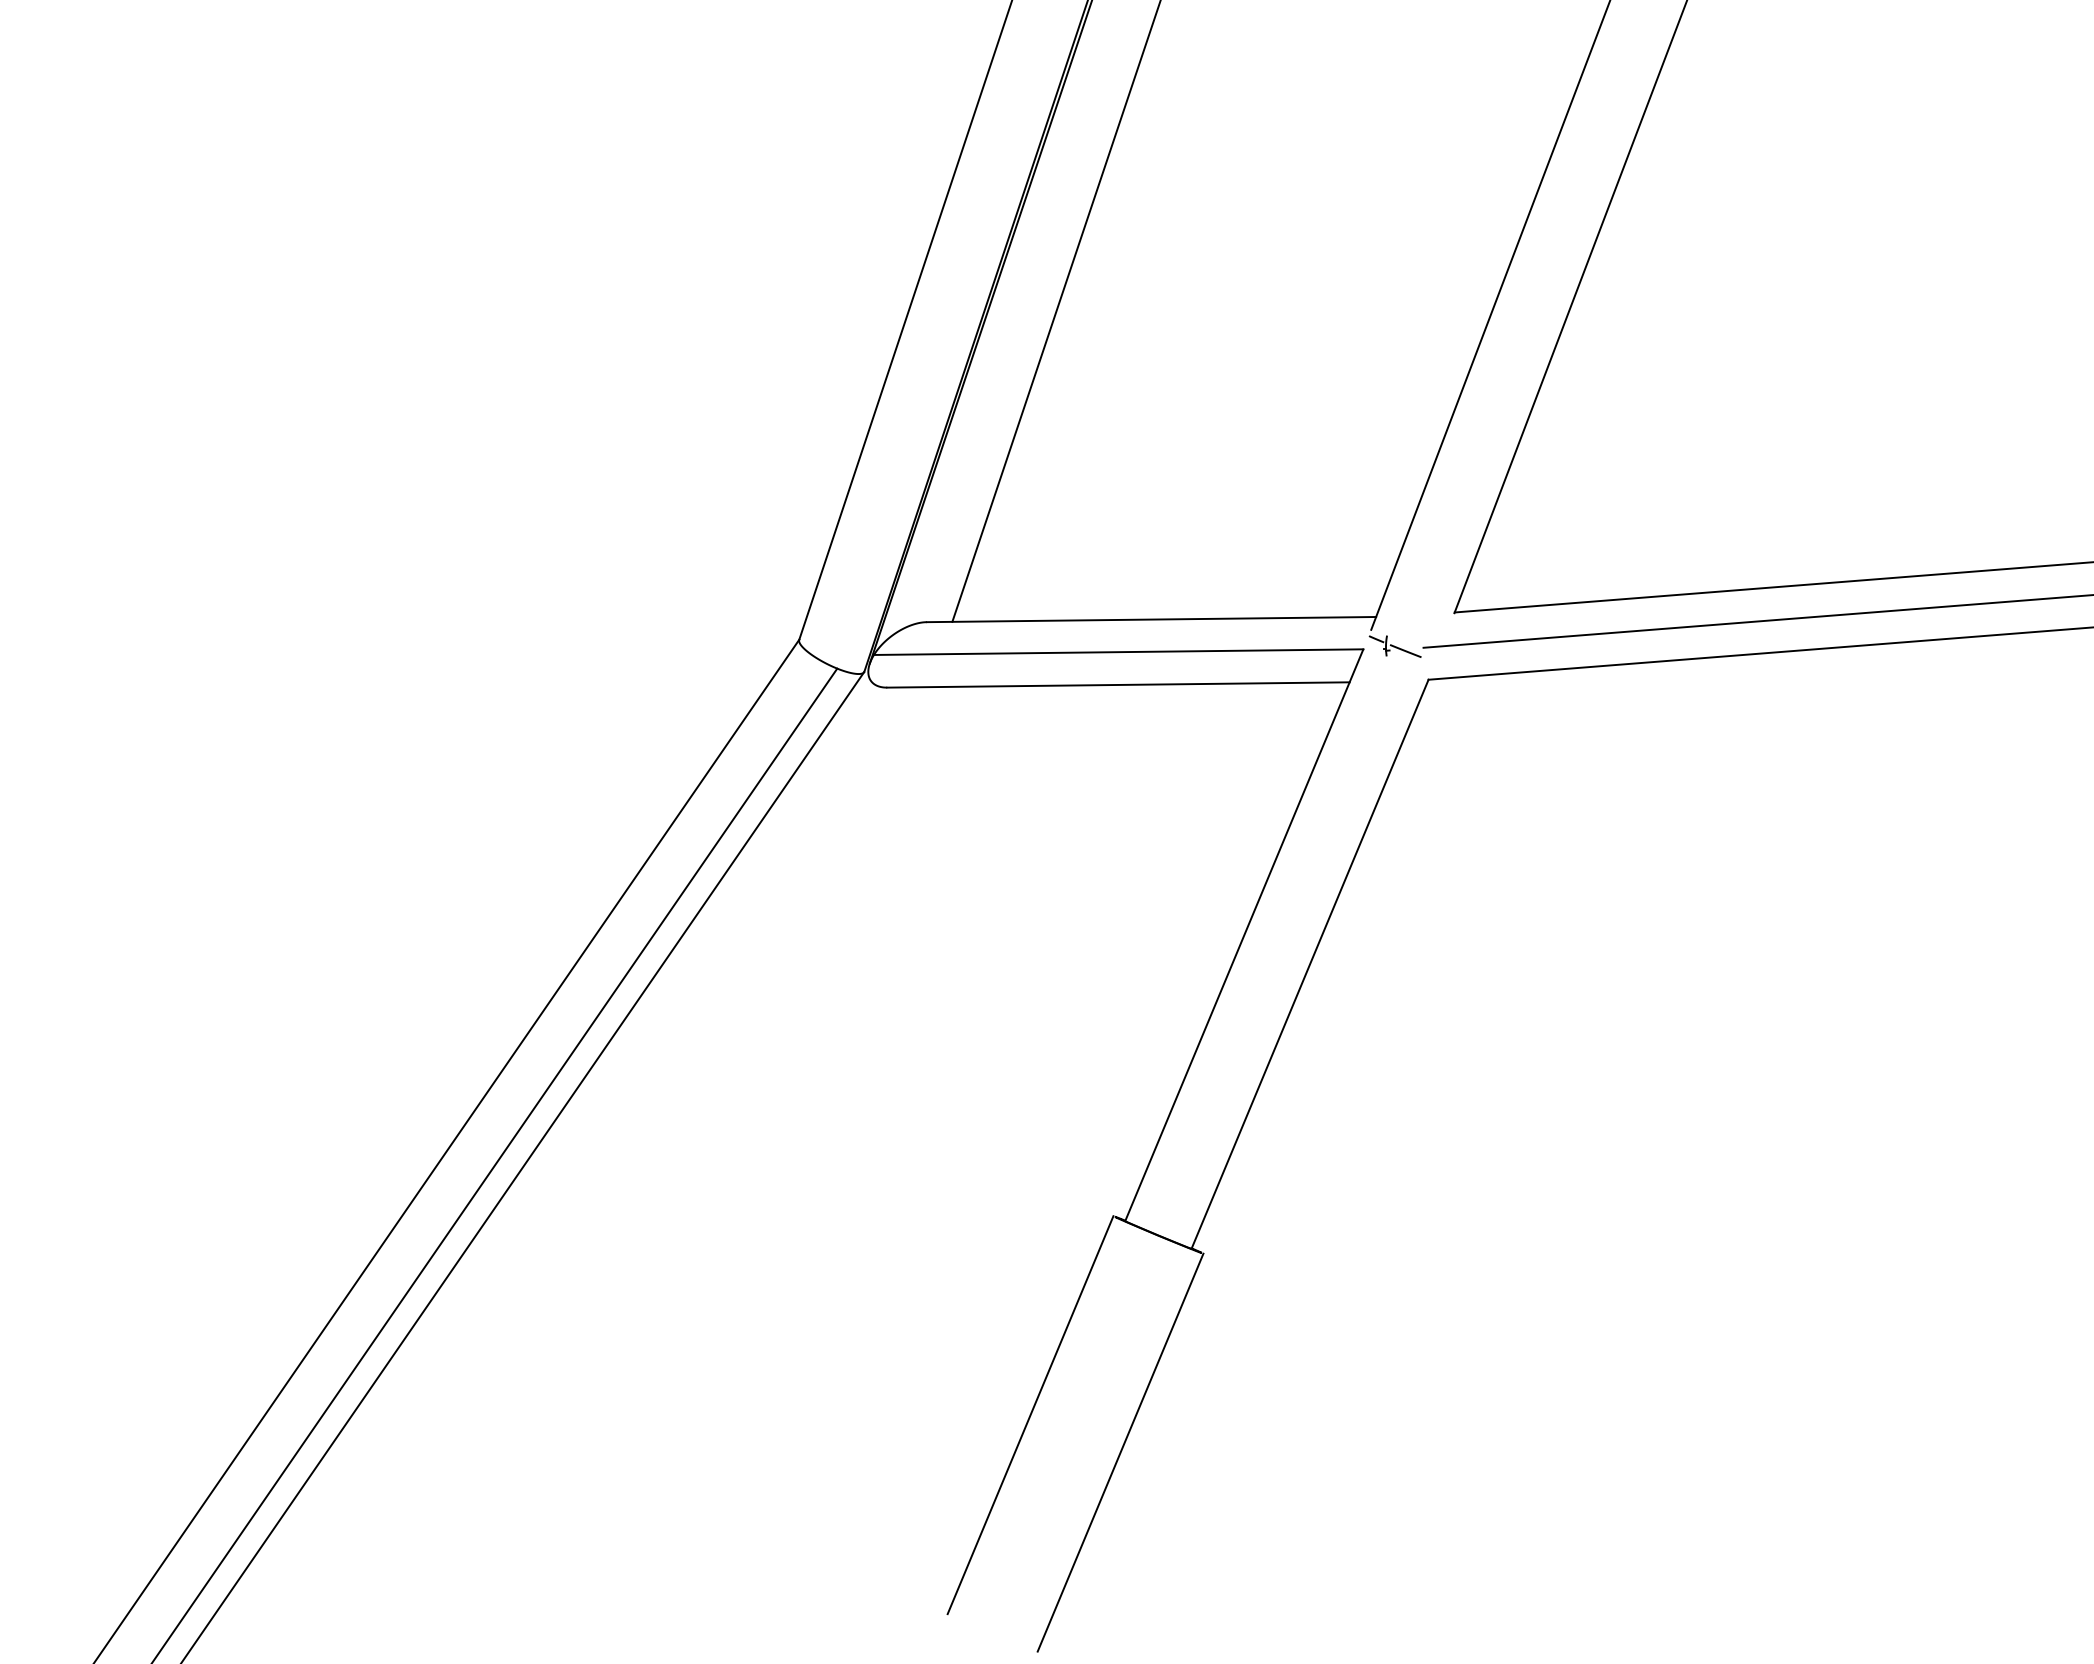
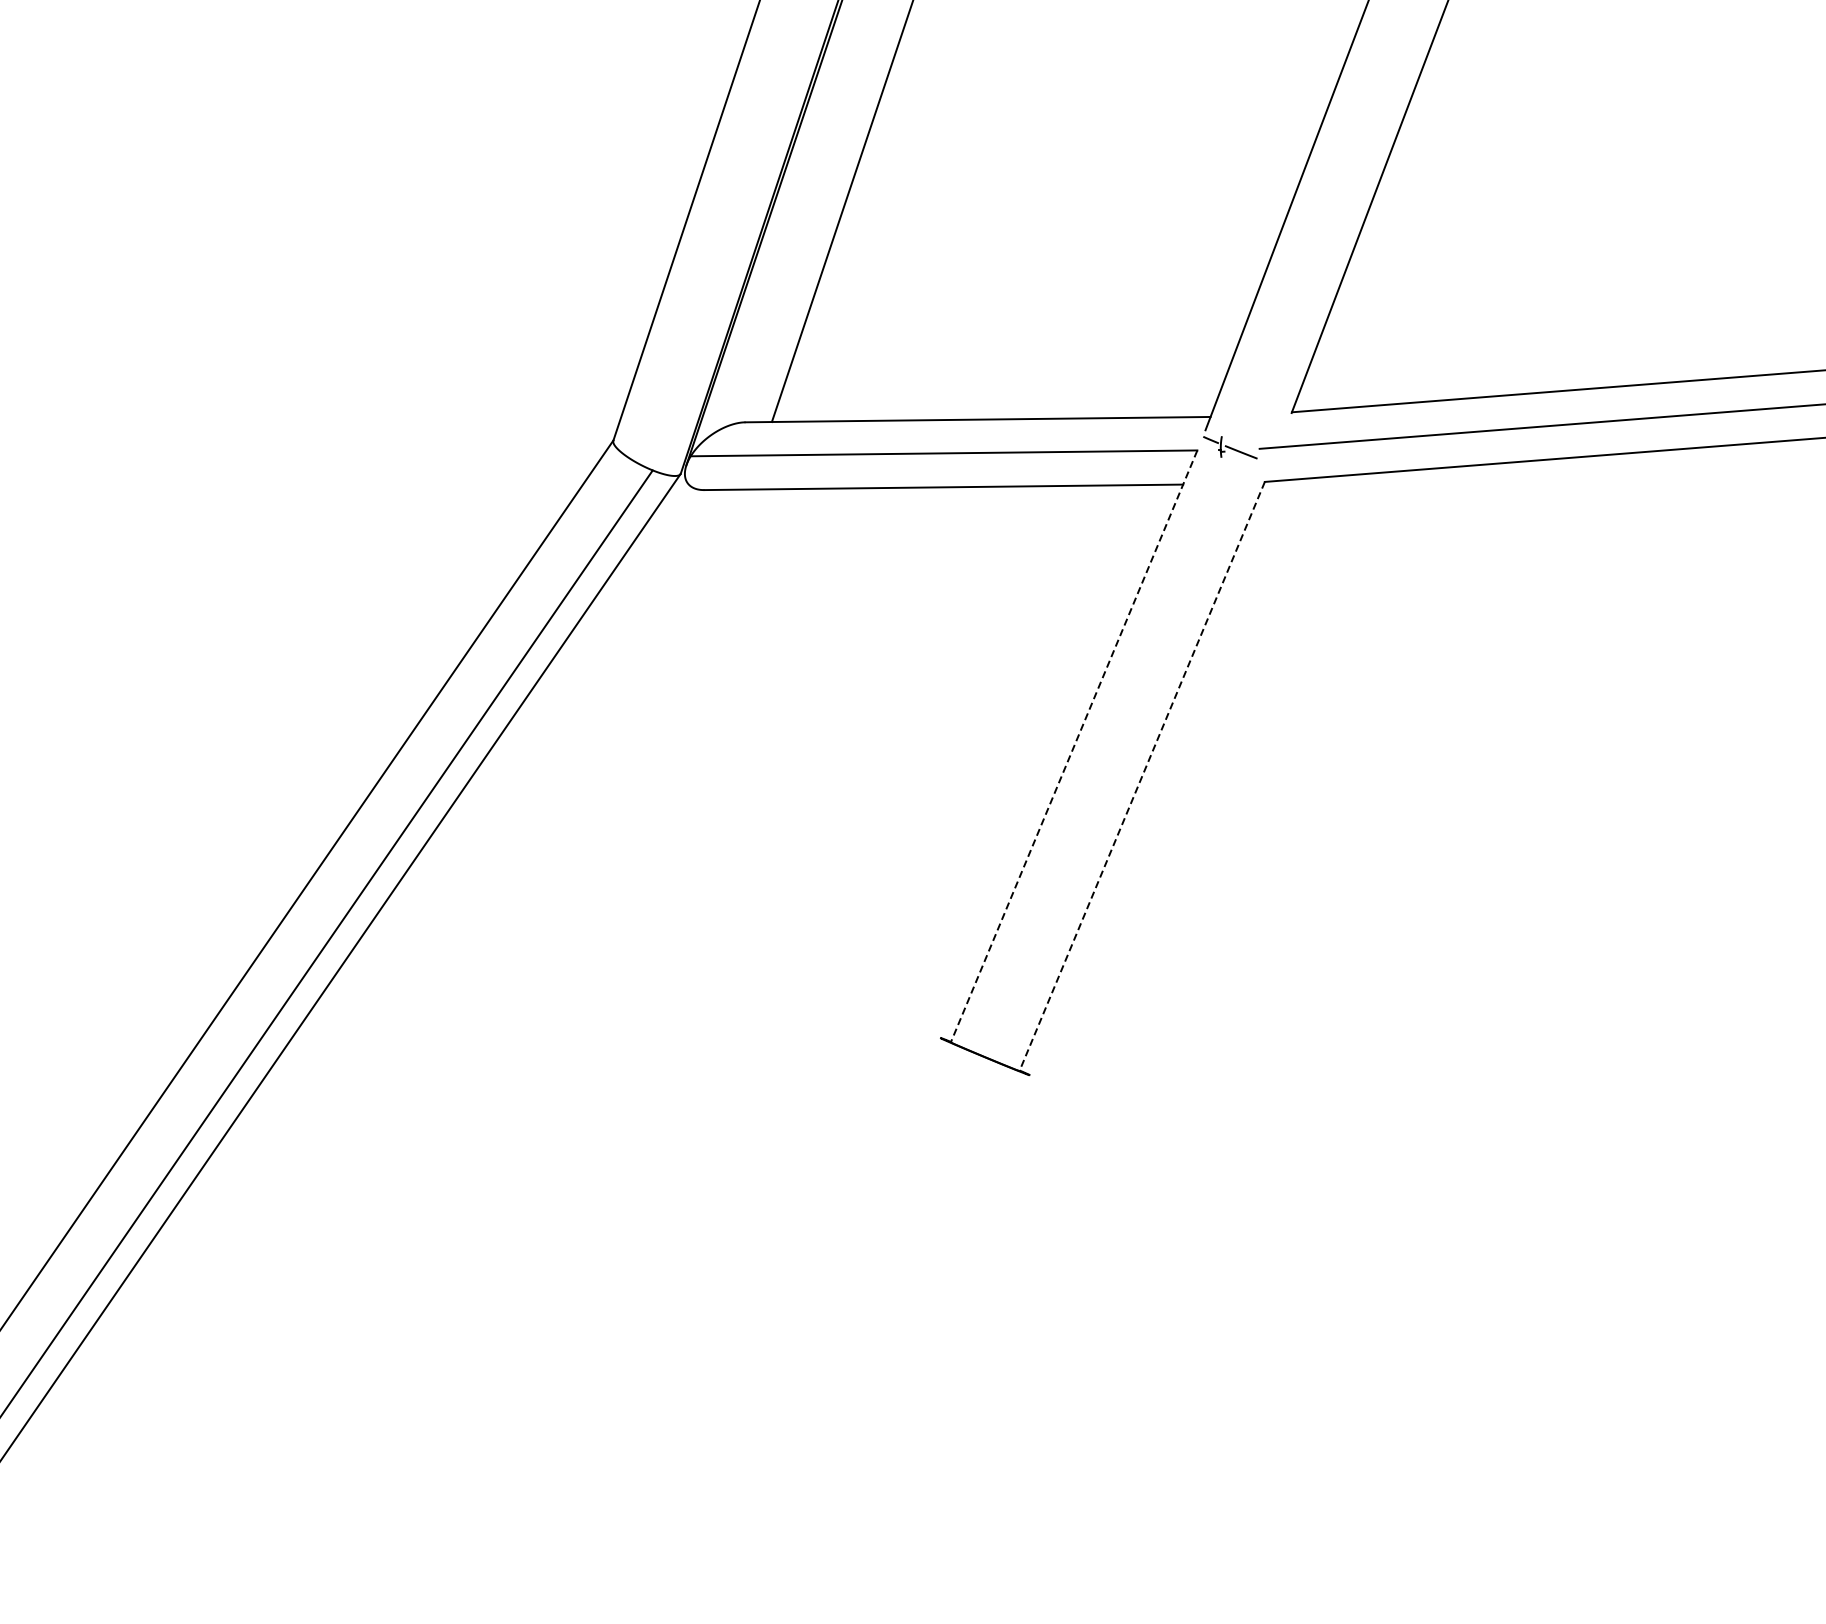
line: (1244, 935) -> (1074, 746), solid -> dashed
line: (1309, 964) -> (1141, 776), solid -> dashed
line: (1030, 1415) -> (852, 1243), removed
line: (1120, 1452) -> (945, 1281), removed

